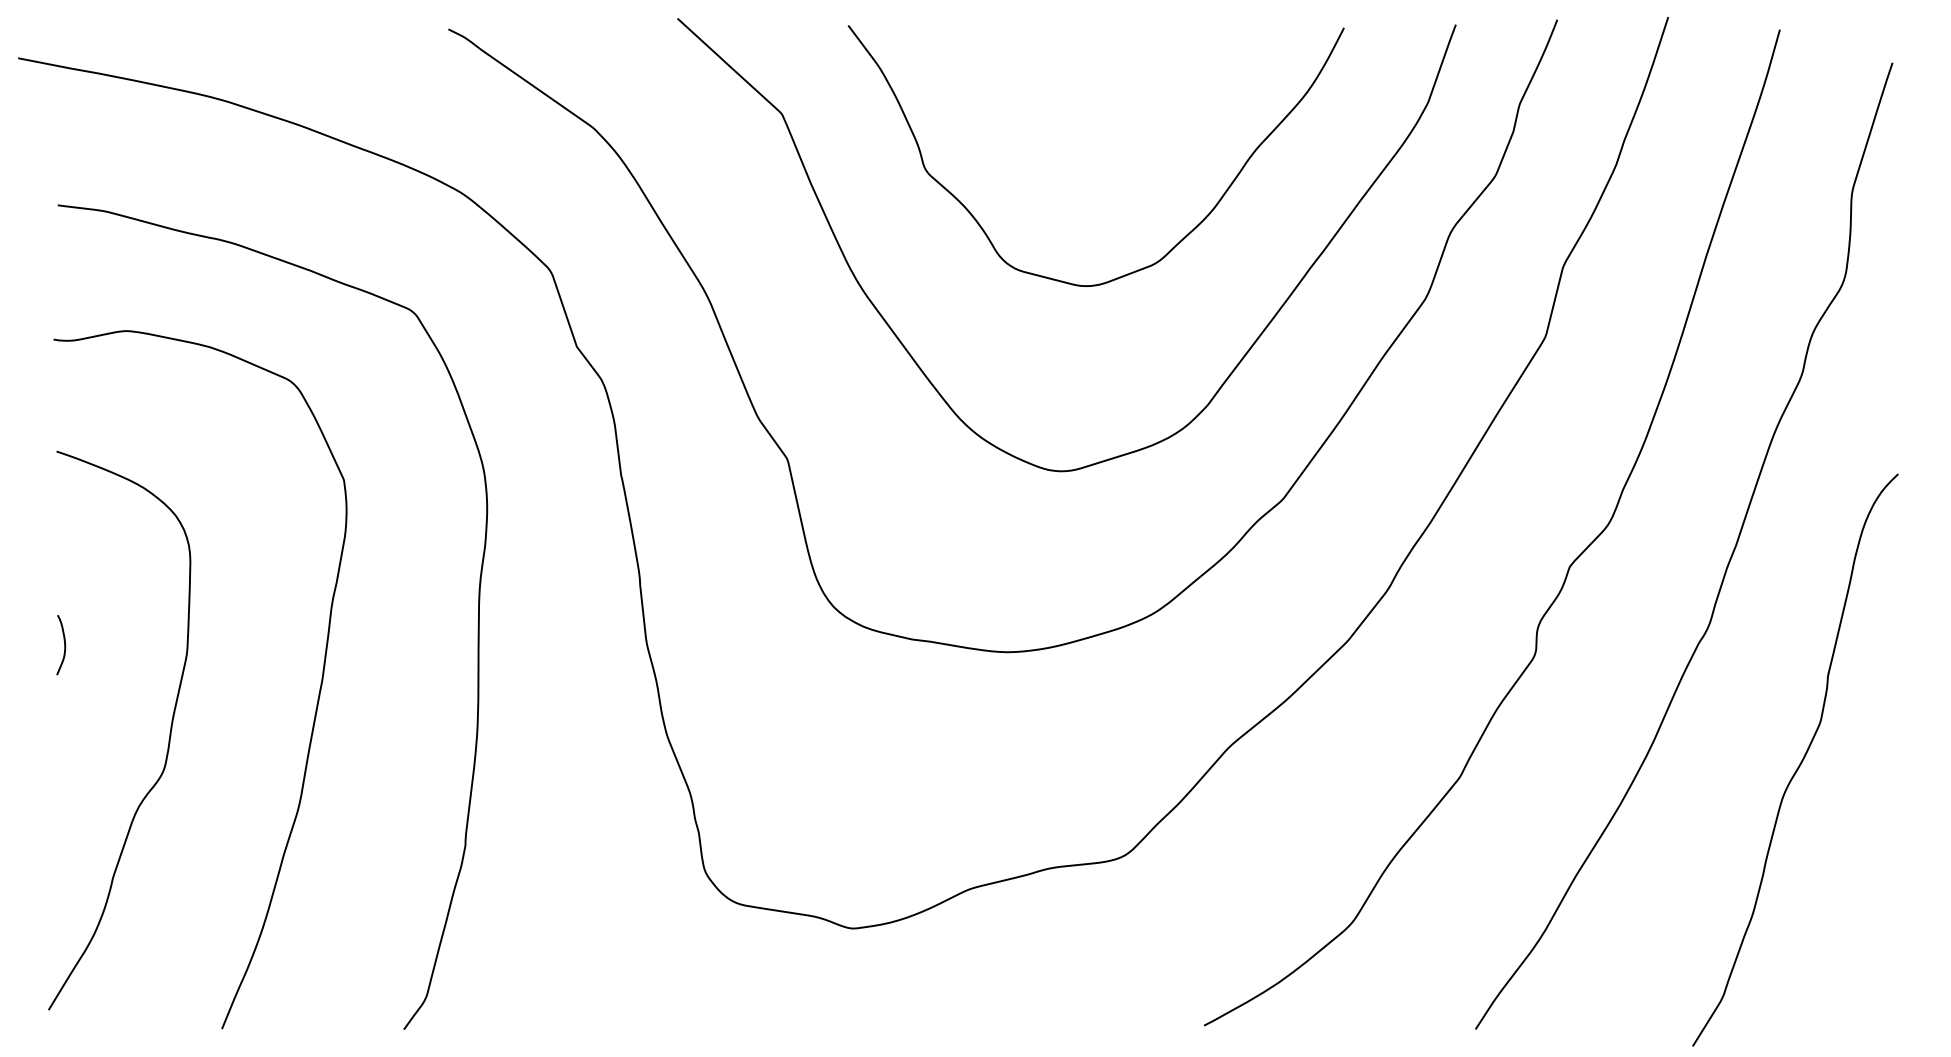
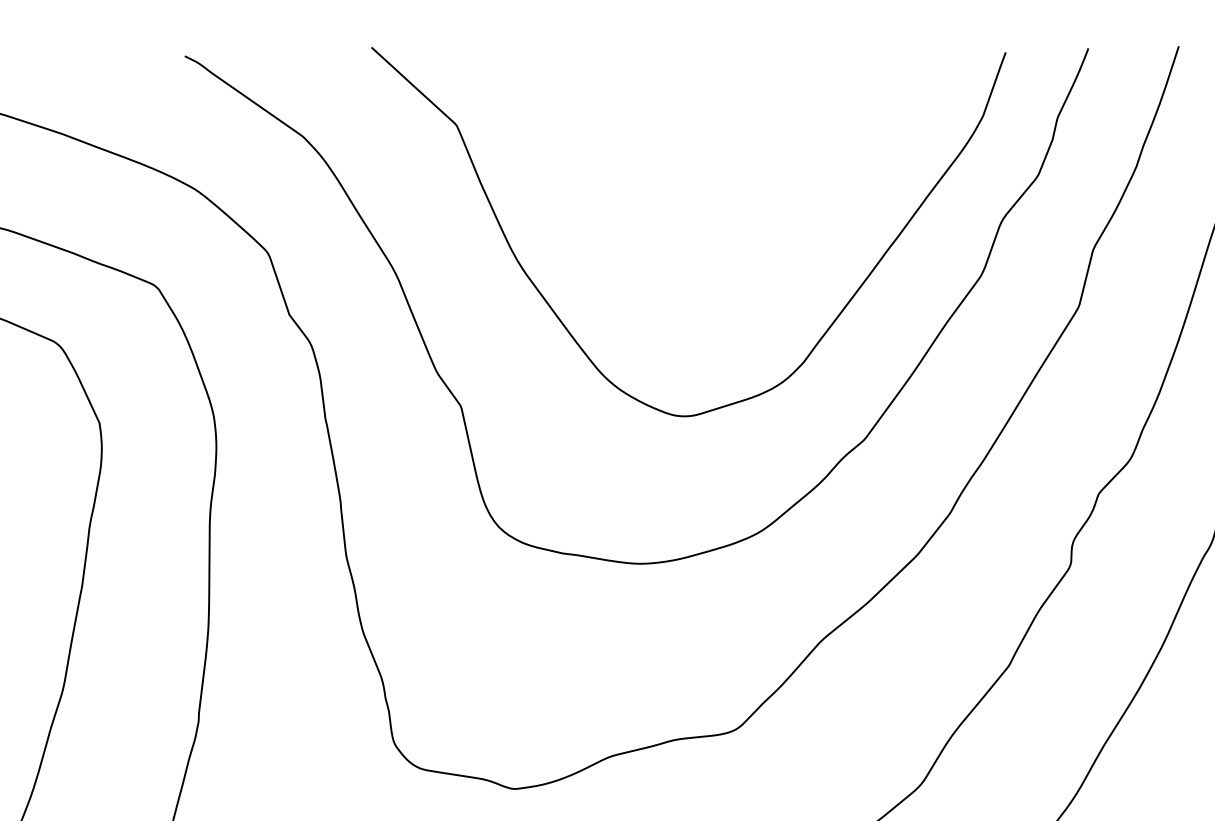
curve: (1175, 244) -> (777, 231), removed

